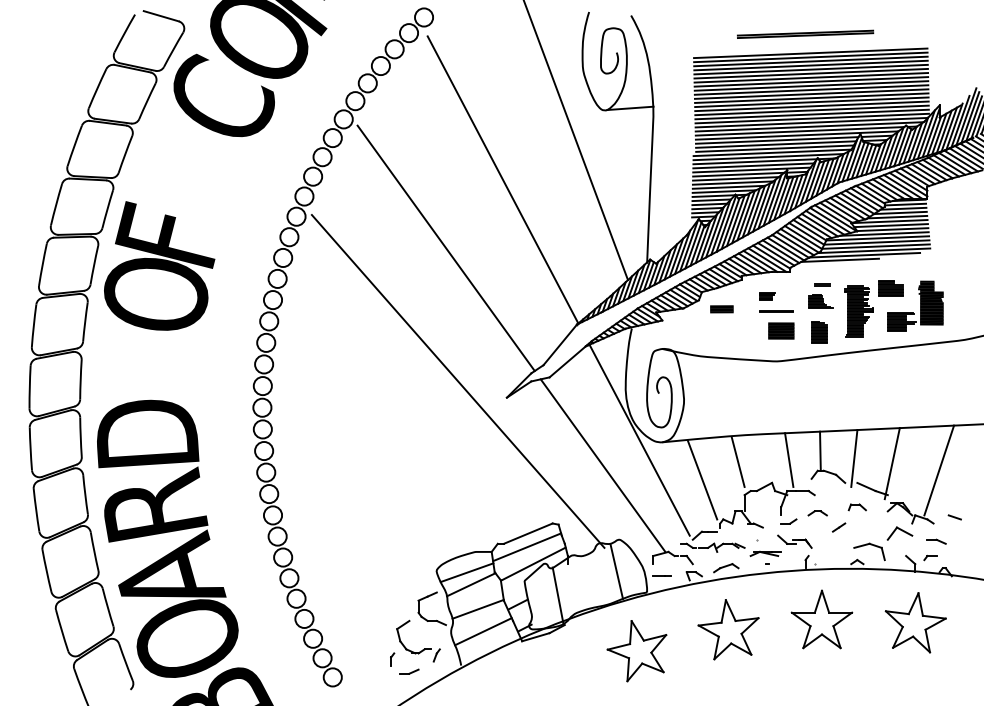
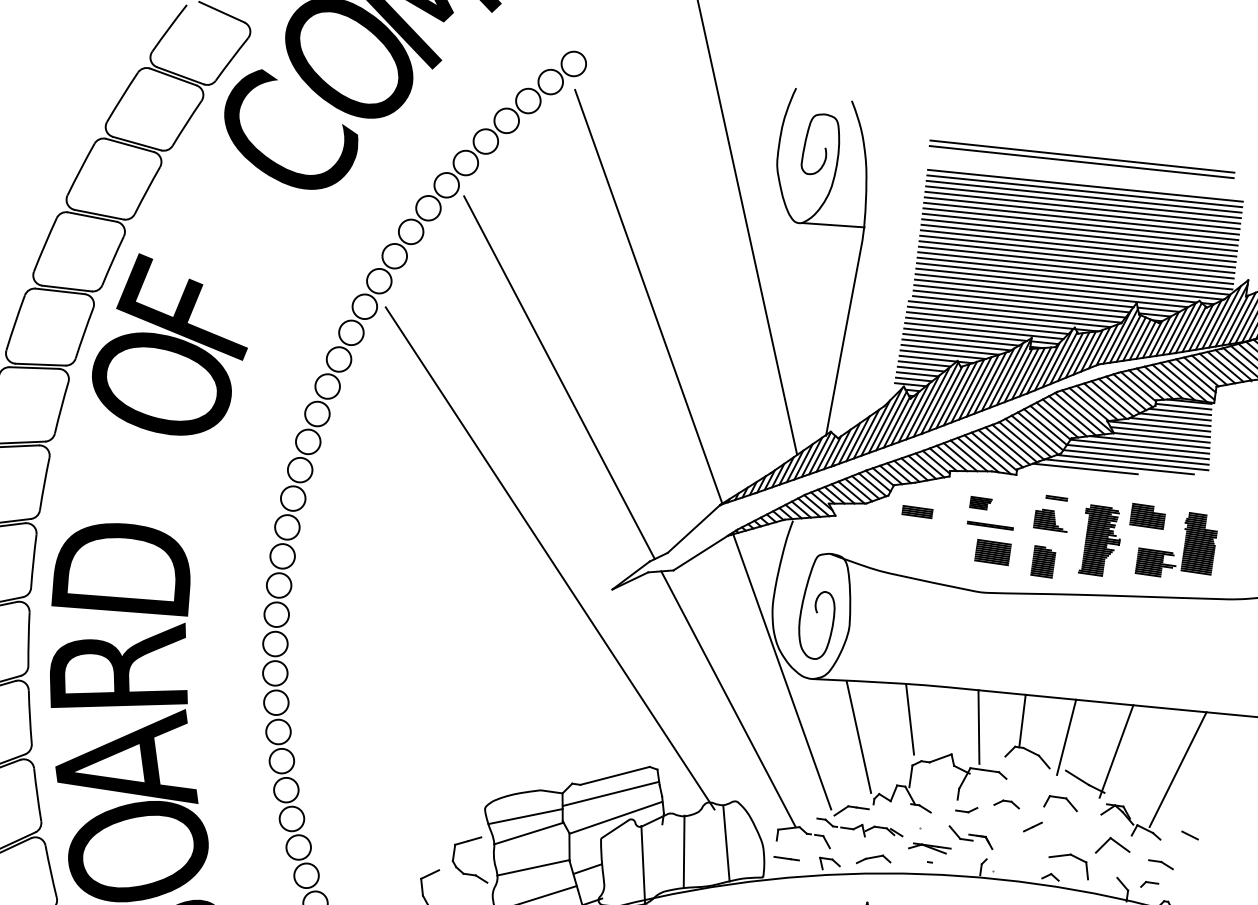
part: (805, 34) -> (1082, 159), size x1.67
part: (857, 507) -> (1061, 803), size x1.43
line: (586, 581) -> (684, 851), added

